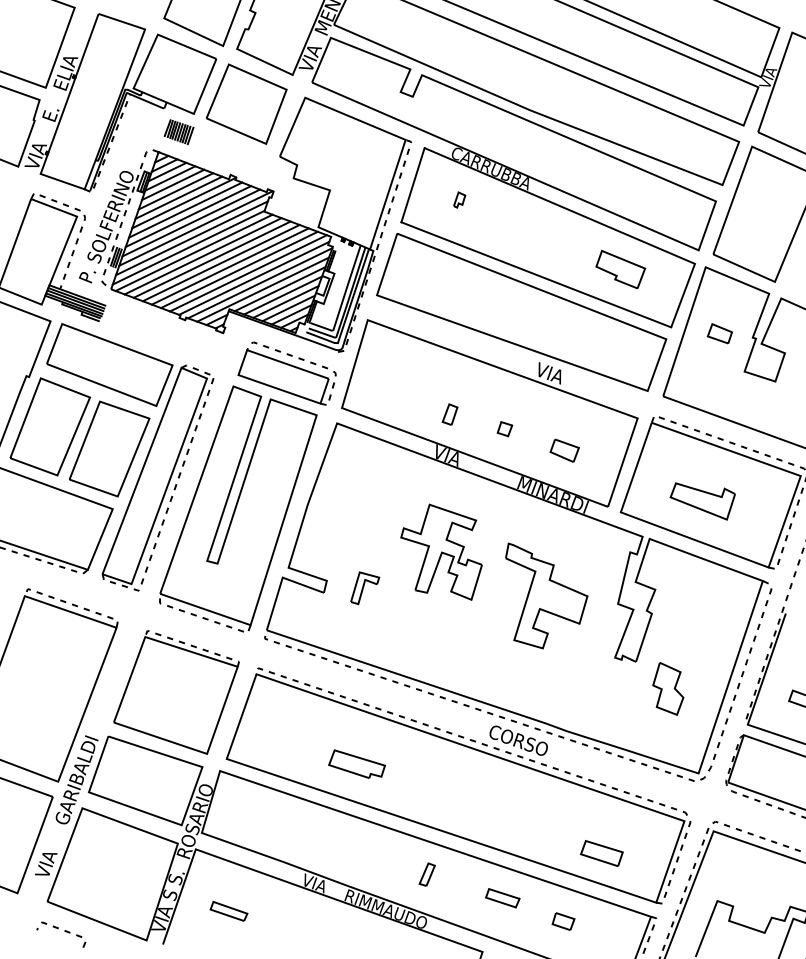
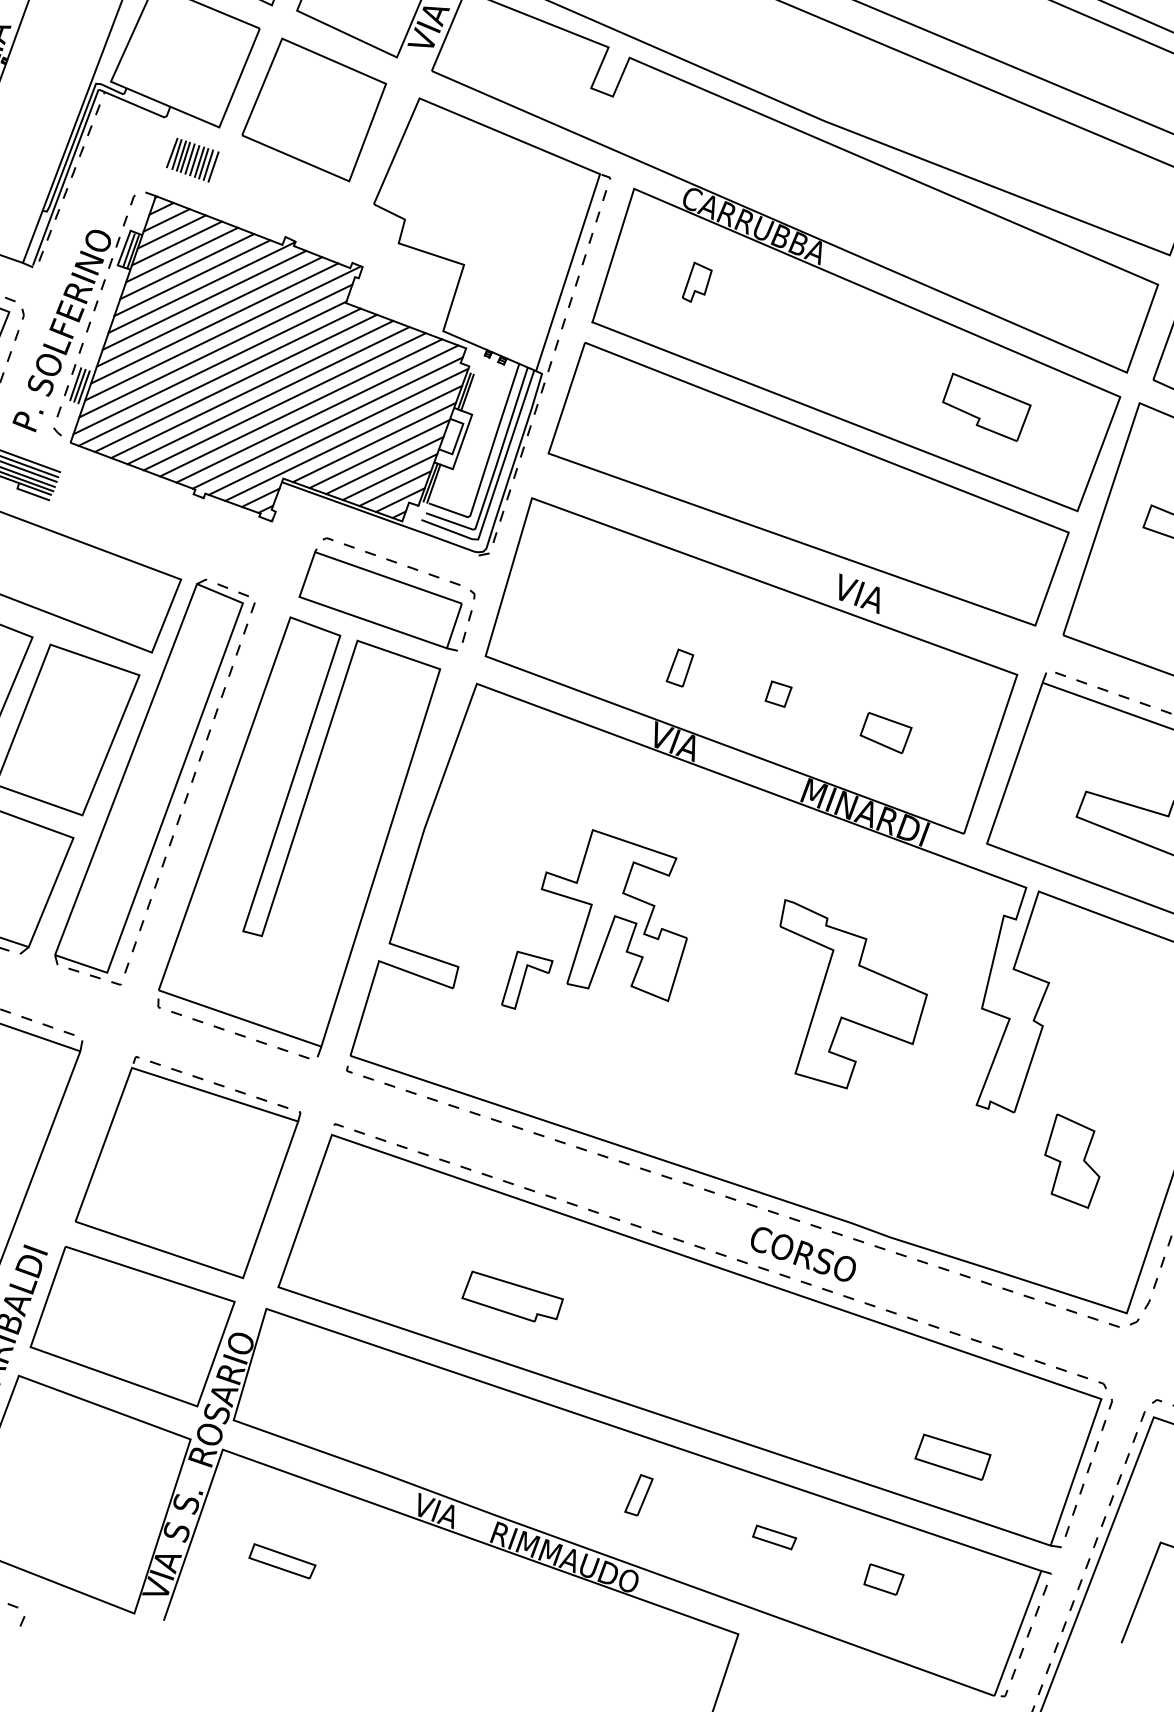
part: (459, 199) -> (696, 281), size x1.43
part: (441, 551) -> (614, 914), moved
part: (502, 897) -> (774, 1536), size x0.71

